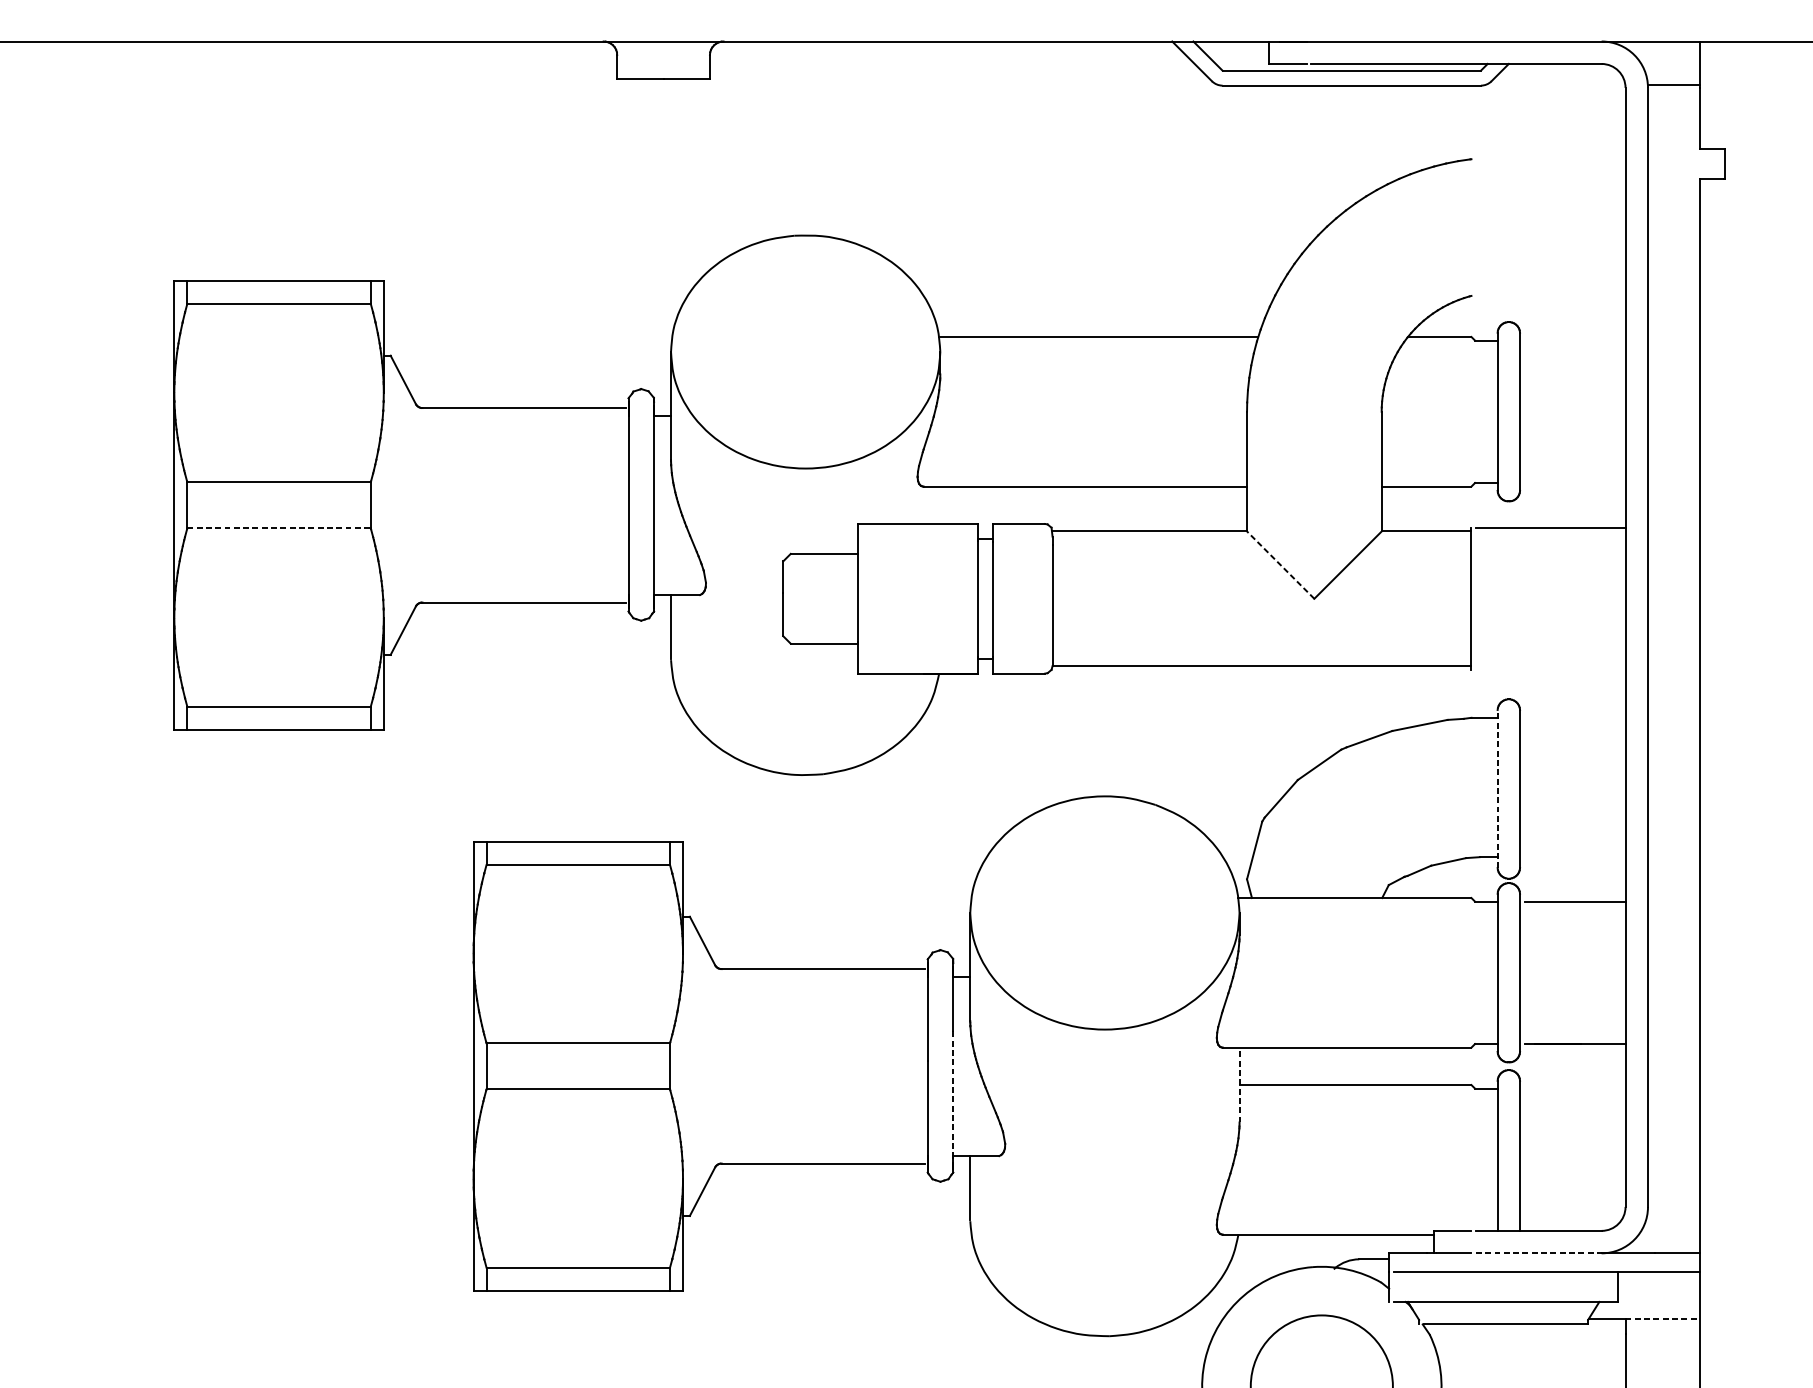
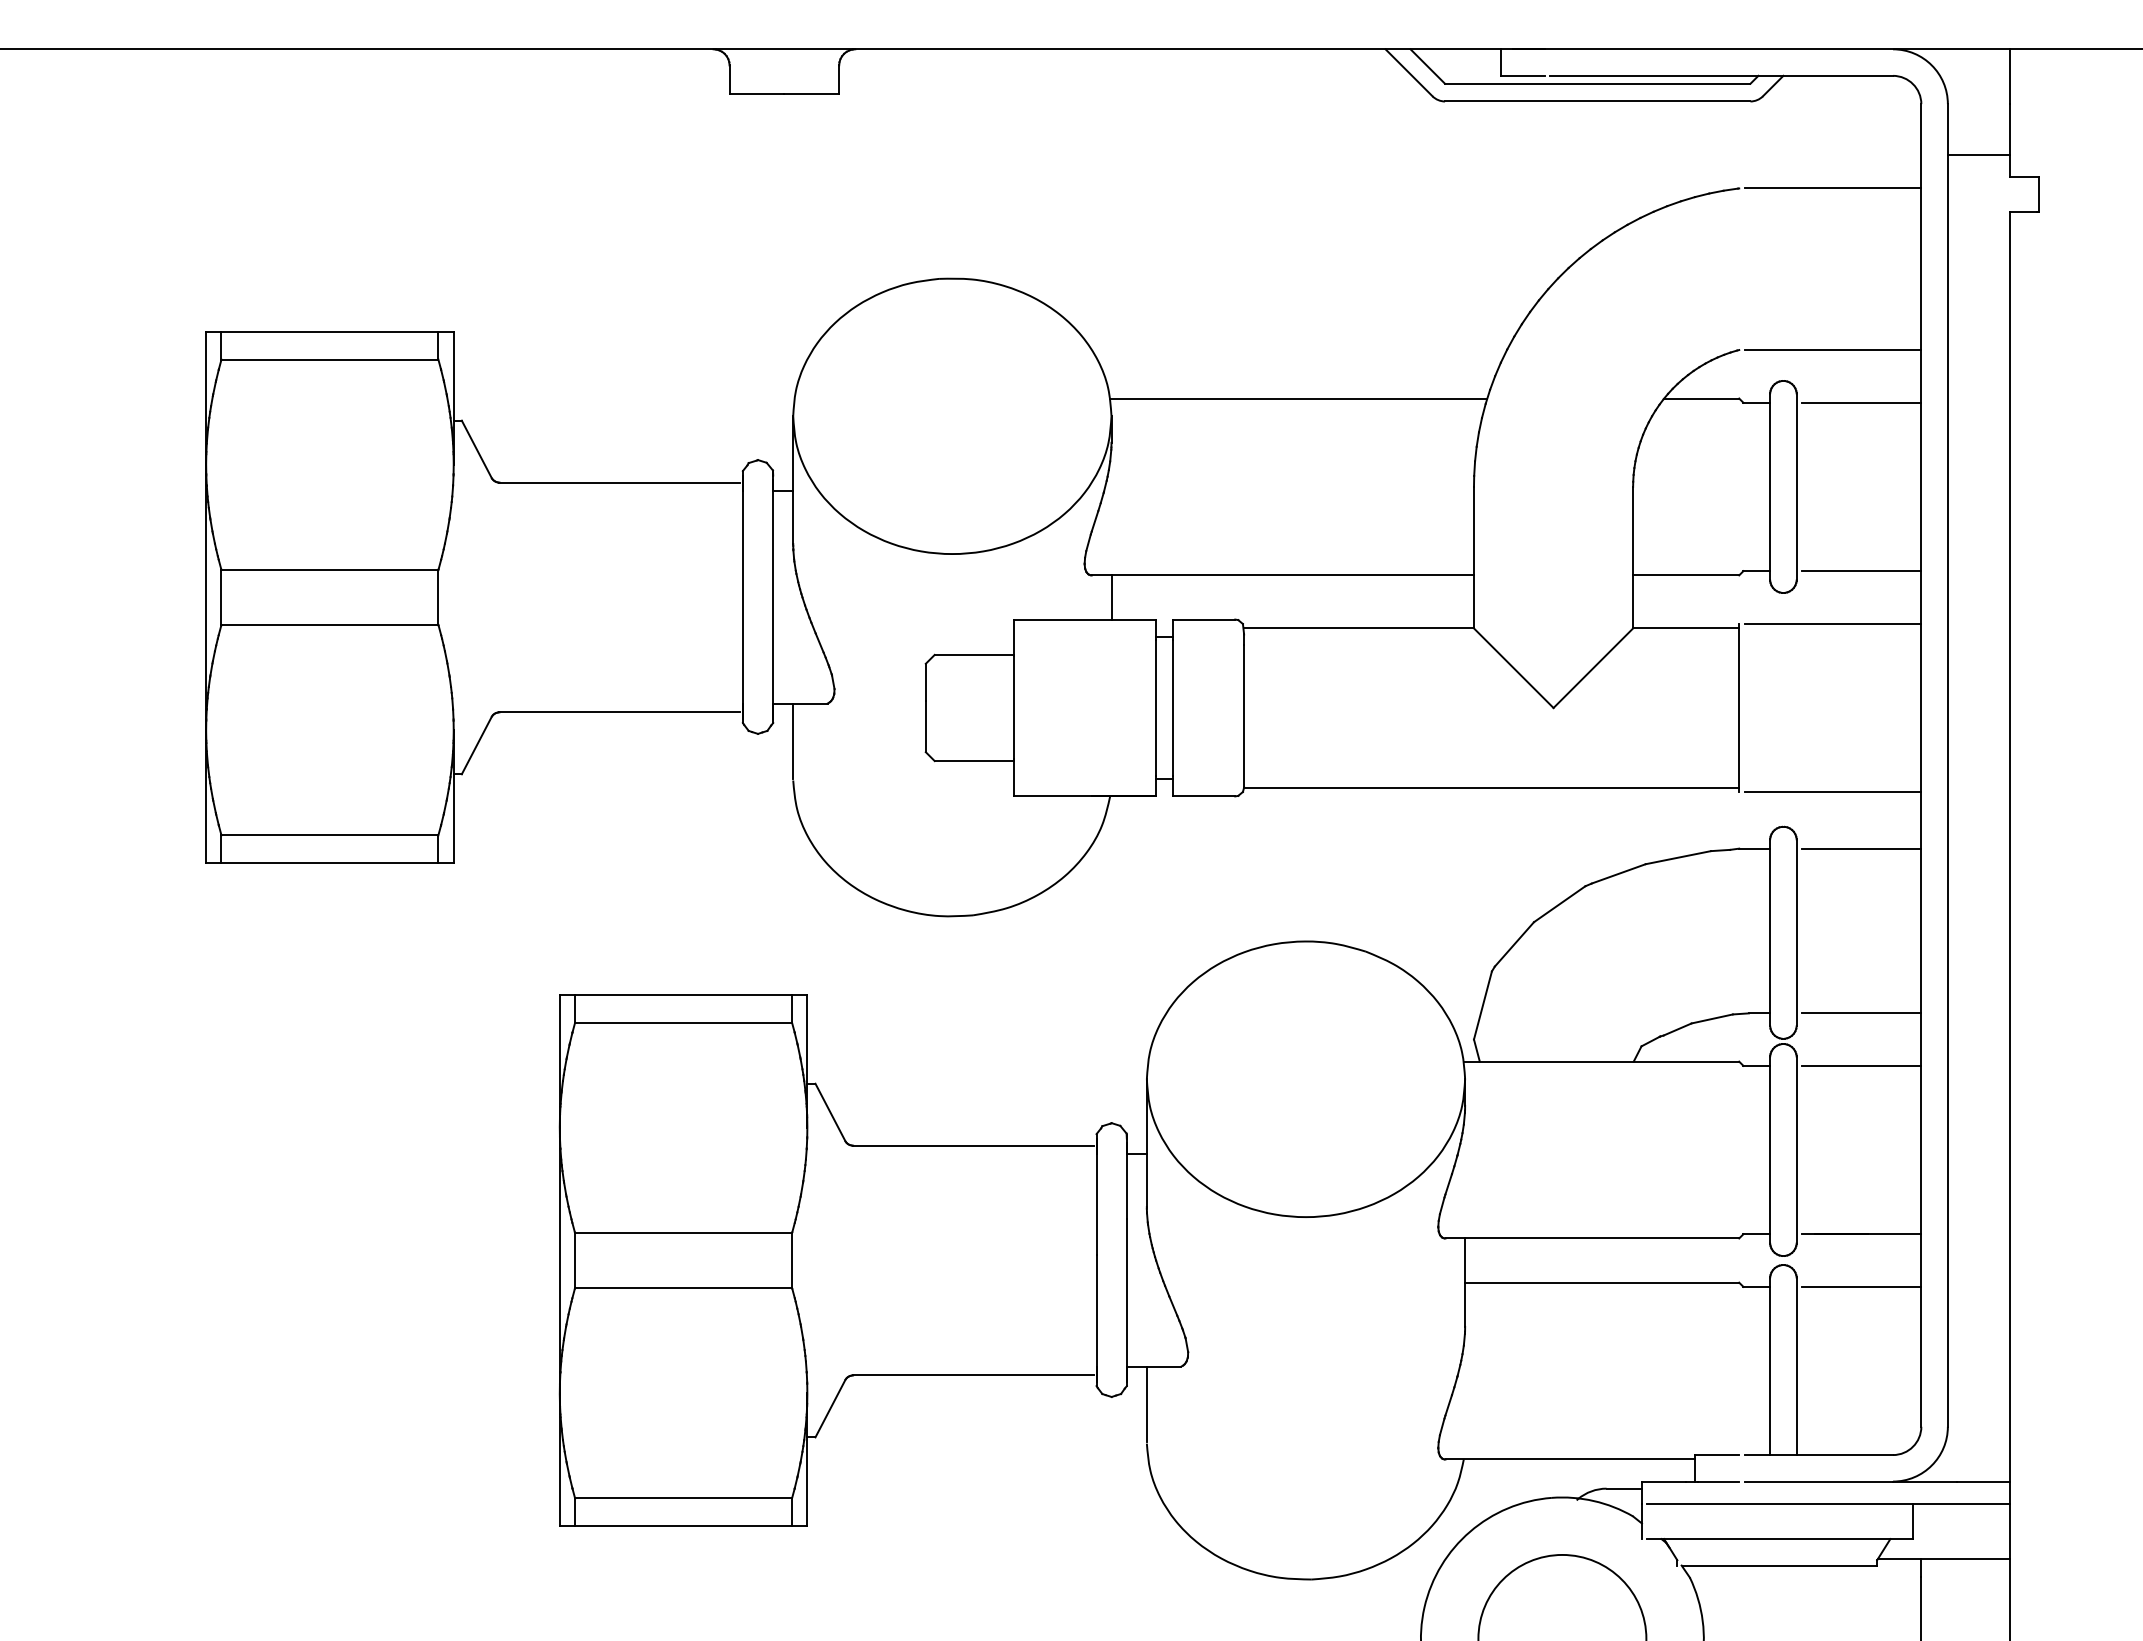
line: (1673, 84) -> (1978, 155), moved
line: (1550, 159) -> (1832, 188), added
line: (1550, 296) -> (1832, 350), added
line: (1574, 340) -> (1861, 402), added
line: (1574, 483) -> (1861, 571), added
line: (940, 505) -> (1111, 597), added
line: (279, 528) -> (330, 624), dashed -> solid
line: (1280, 564) -> (1513, 667), dashed -> solid
line: (1550, 670) -> (1832, 792), added
line: (1574, 717) -> (1861, 848), added
line: (1497, 788) -> (1770, 932), dashed -> solid
line: (1574, 857) -> (1861, 1013), added
line: (1239, 1084) -> (1465, 1282), dashed -> solid
line: (1574, 1088) -> (1861, 1286), added
line: (953, 1100) -> (1126, 1300), dashed -> solid
line: (1539, 1253) -> (1819, 1481), dashed -> solid
line: (1663, 1319) -> (1966, 1559), dashed -> solid

